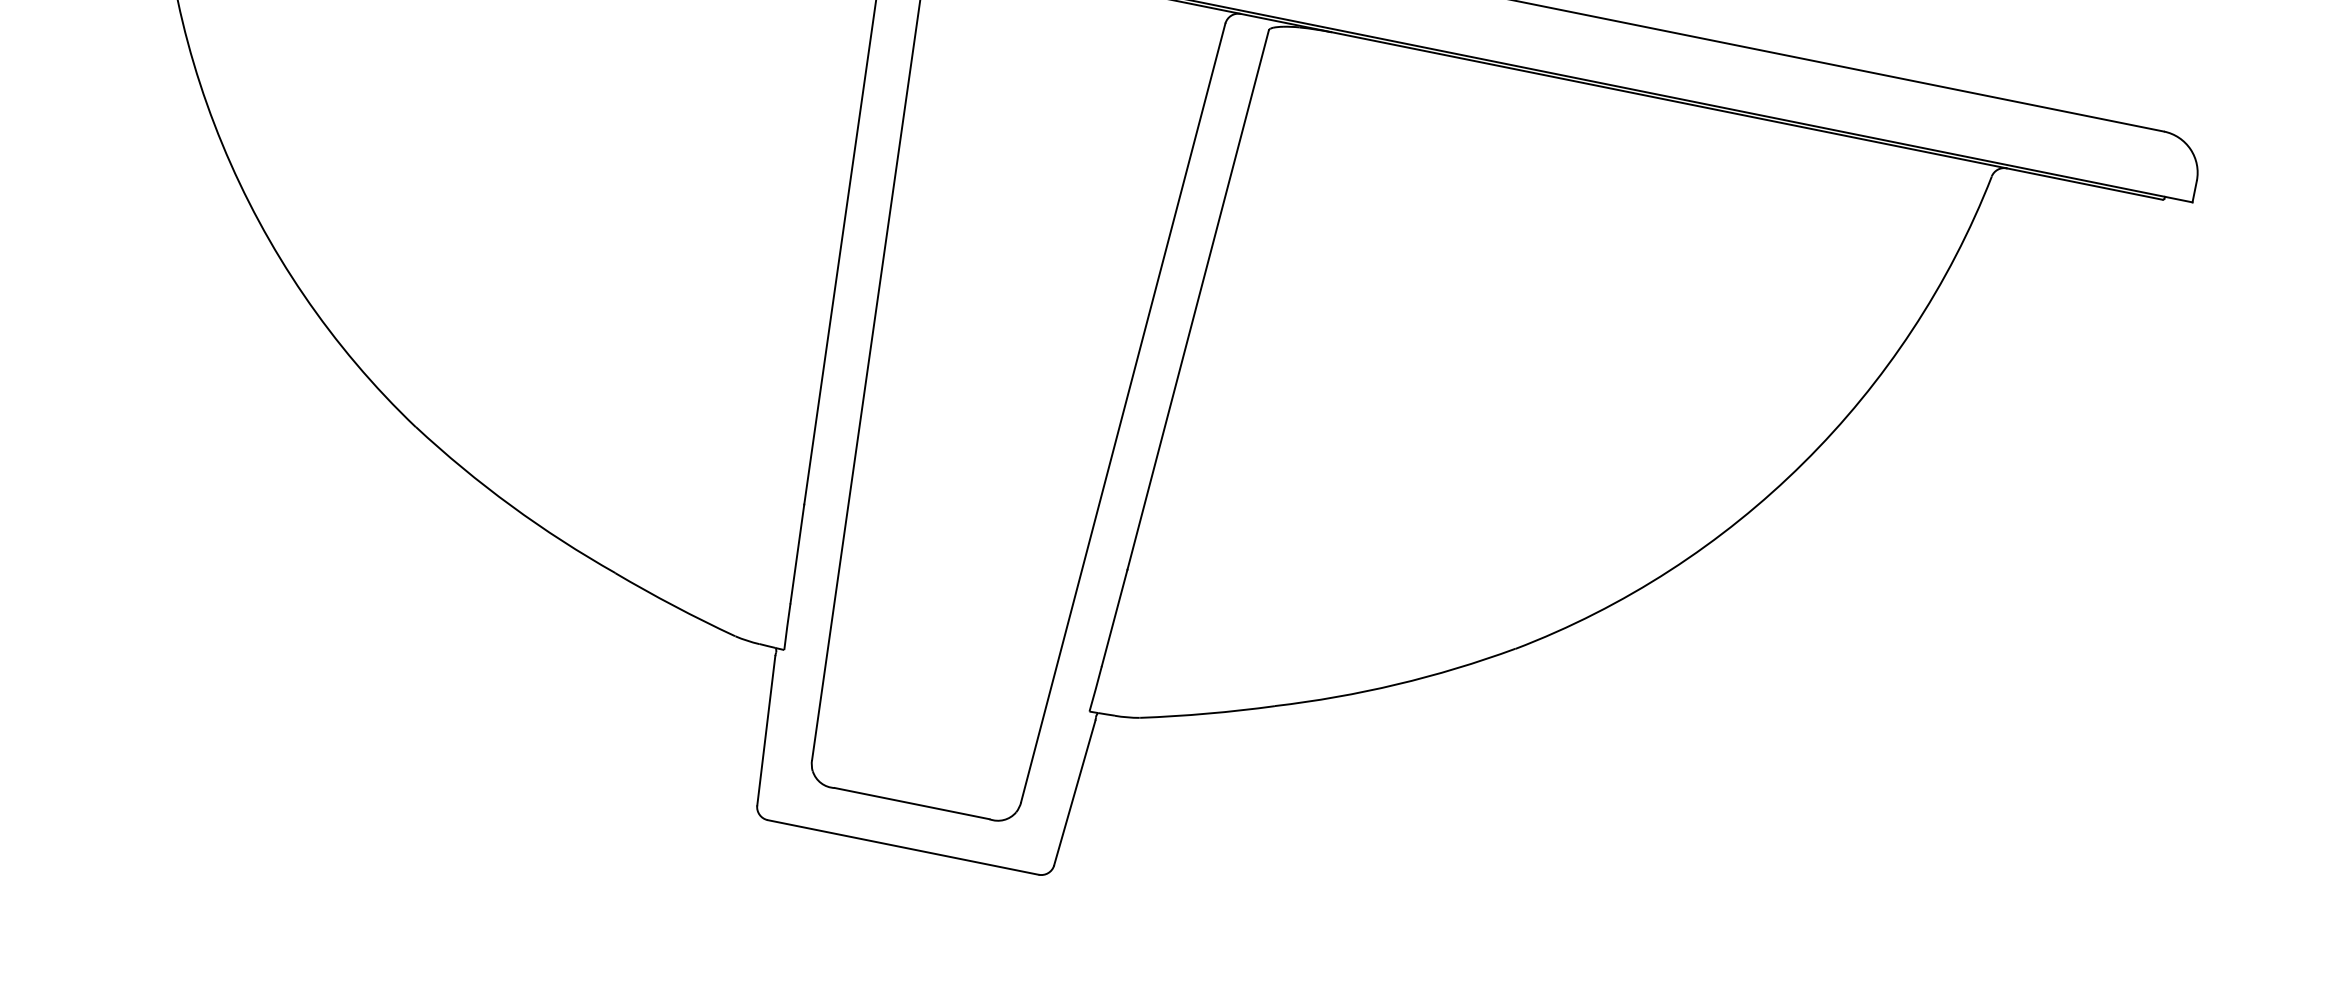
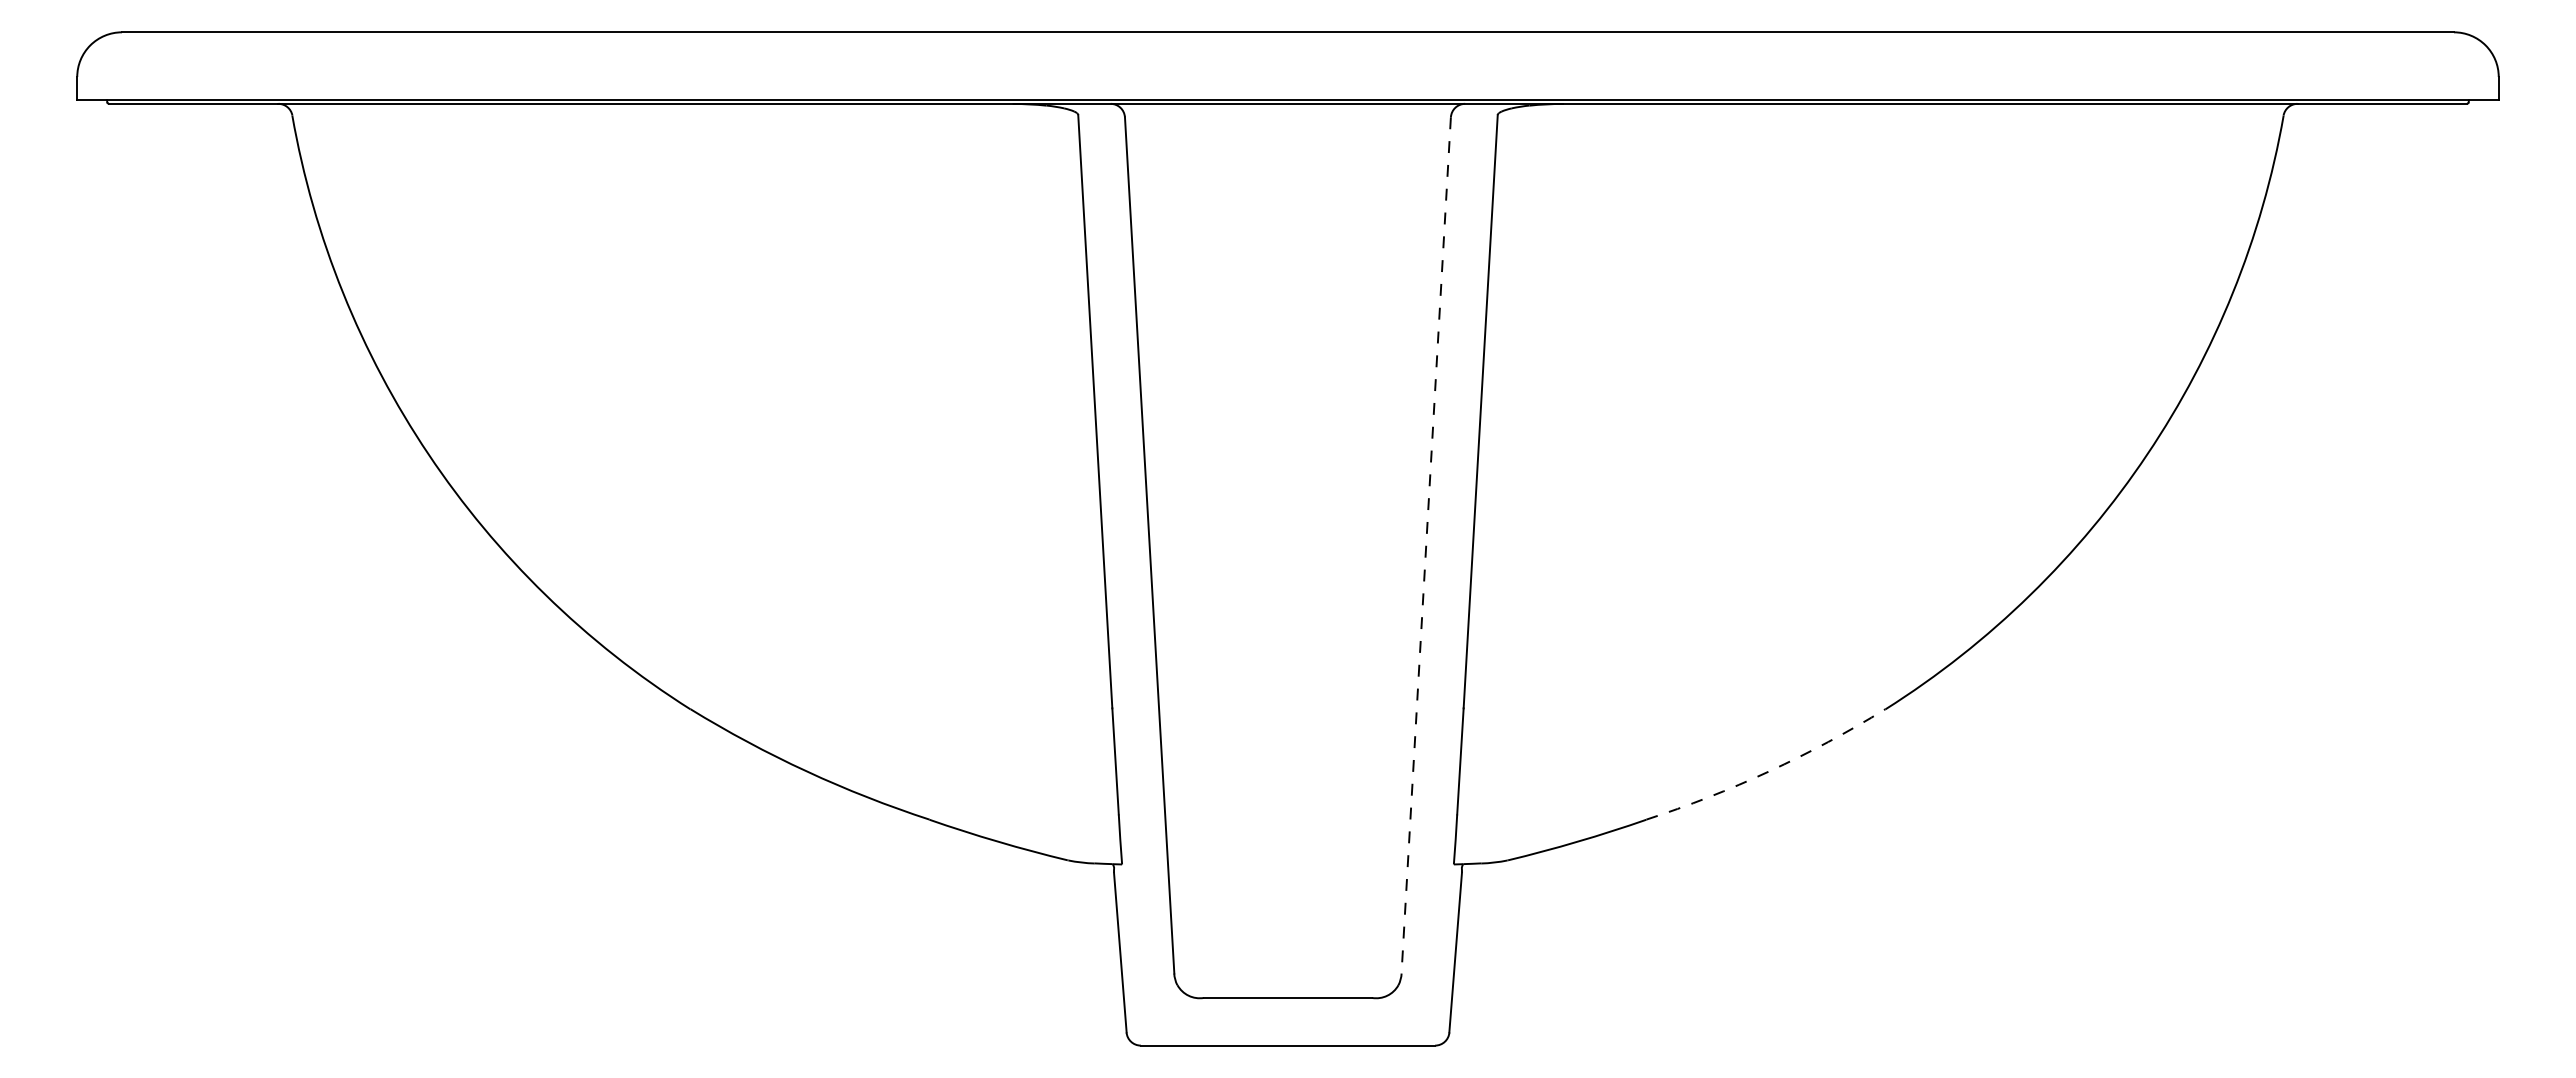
line: (1123, 413) -> (1426, 545), solid -> dashed
arc: (1397, 684) -> (1769, 771), solid -> dashed

